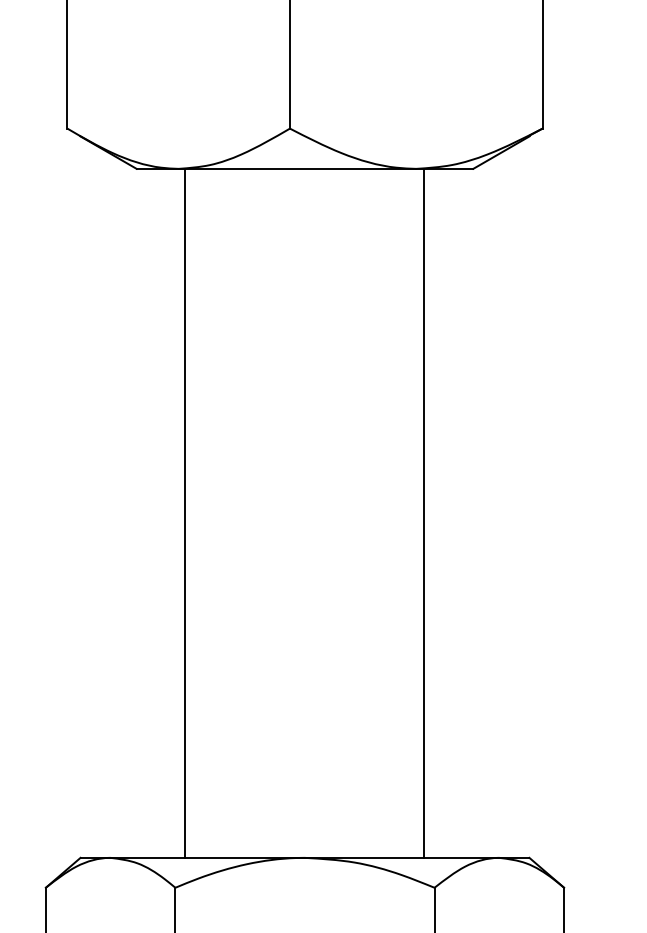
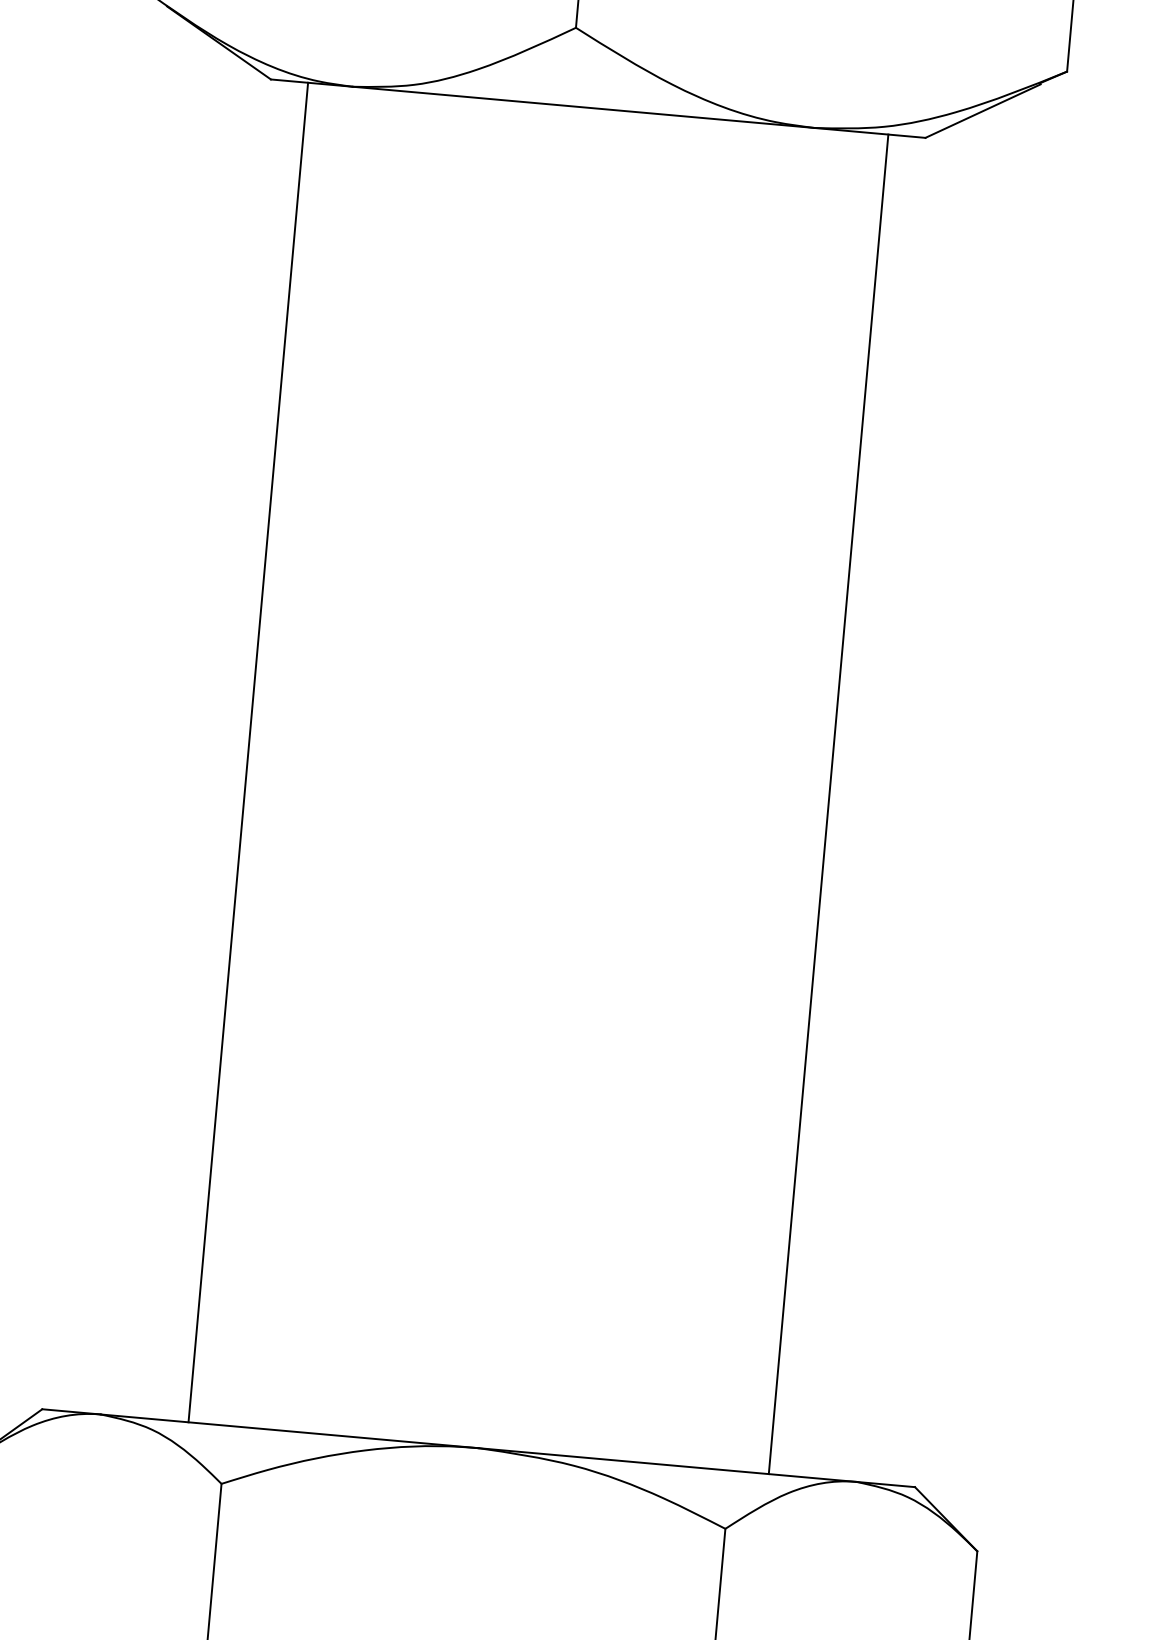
line: (184, 512) -> (247, 750), moved
line: (424, 512) -> (829, 802), moved

